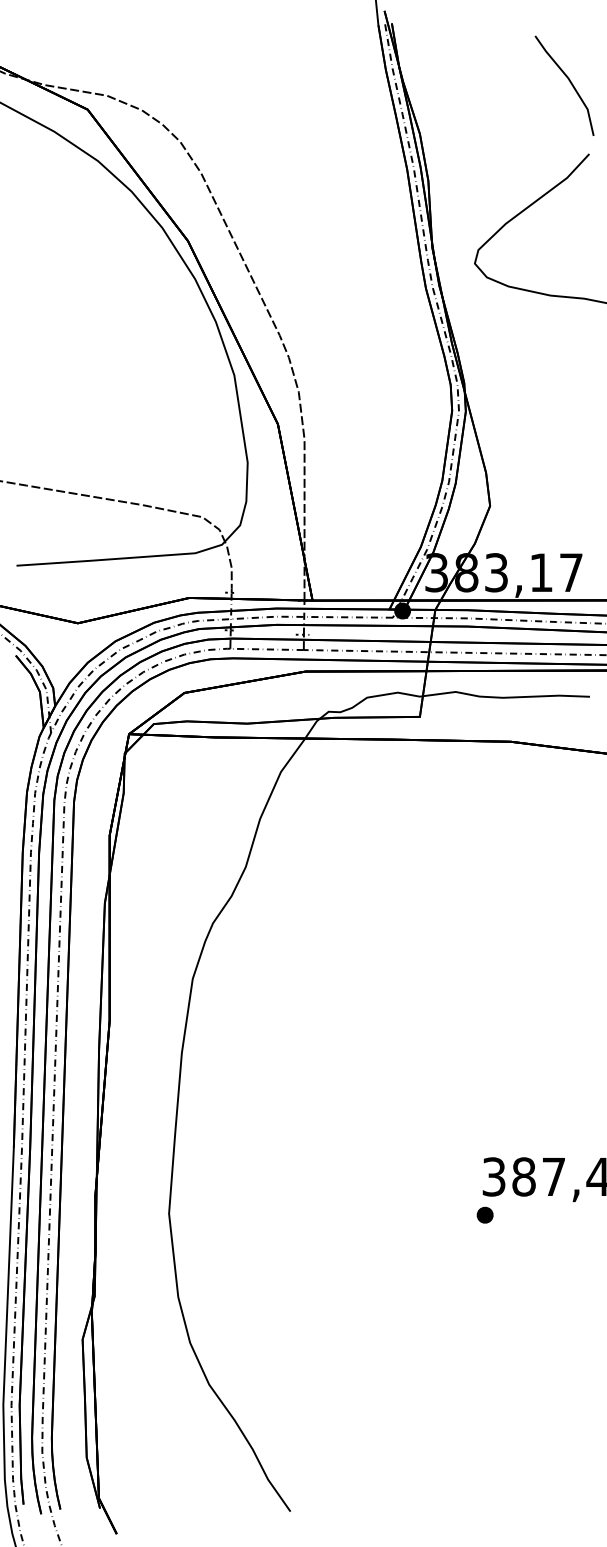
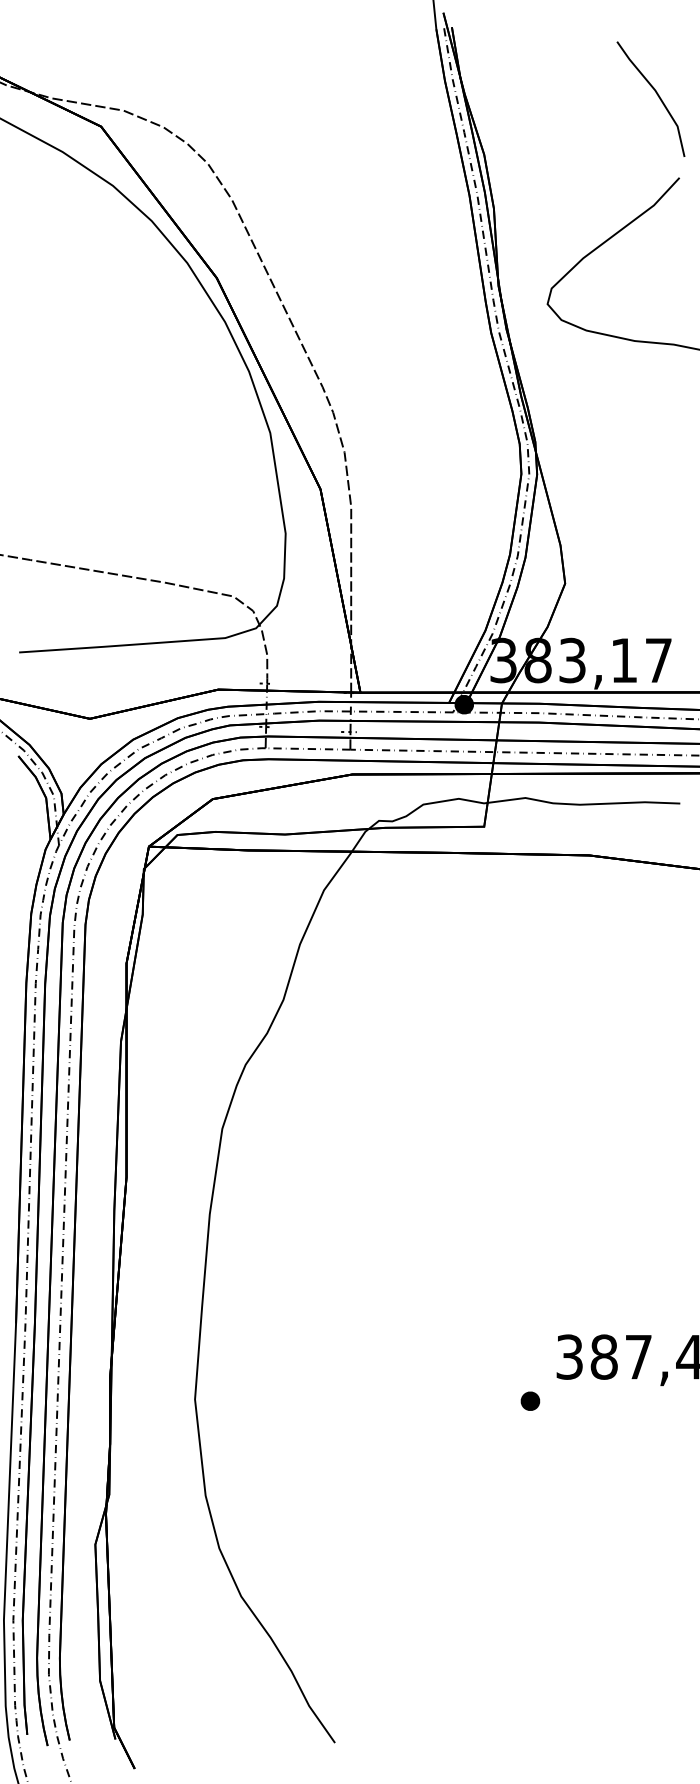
part: (485, 1214) -> (530, 1400), moved

